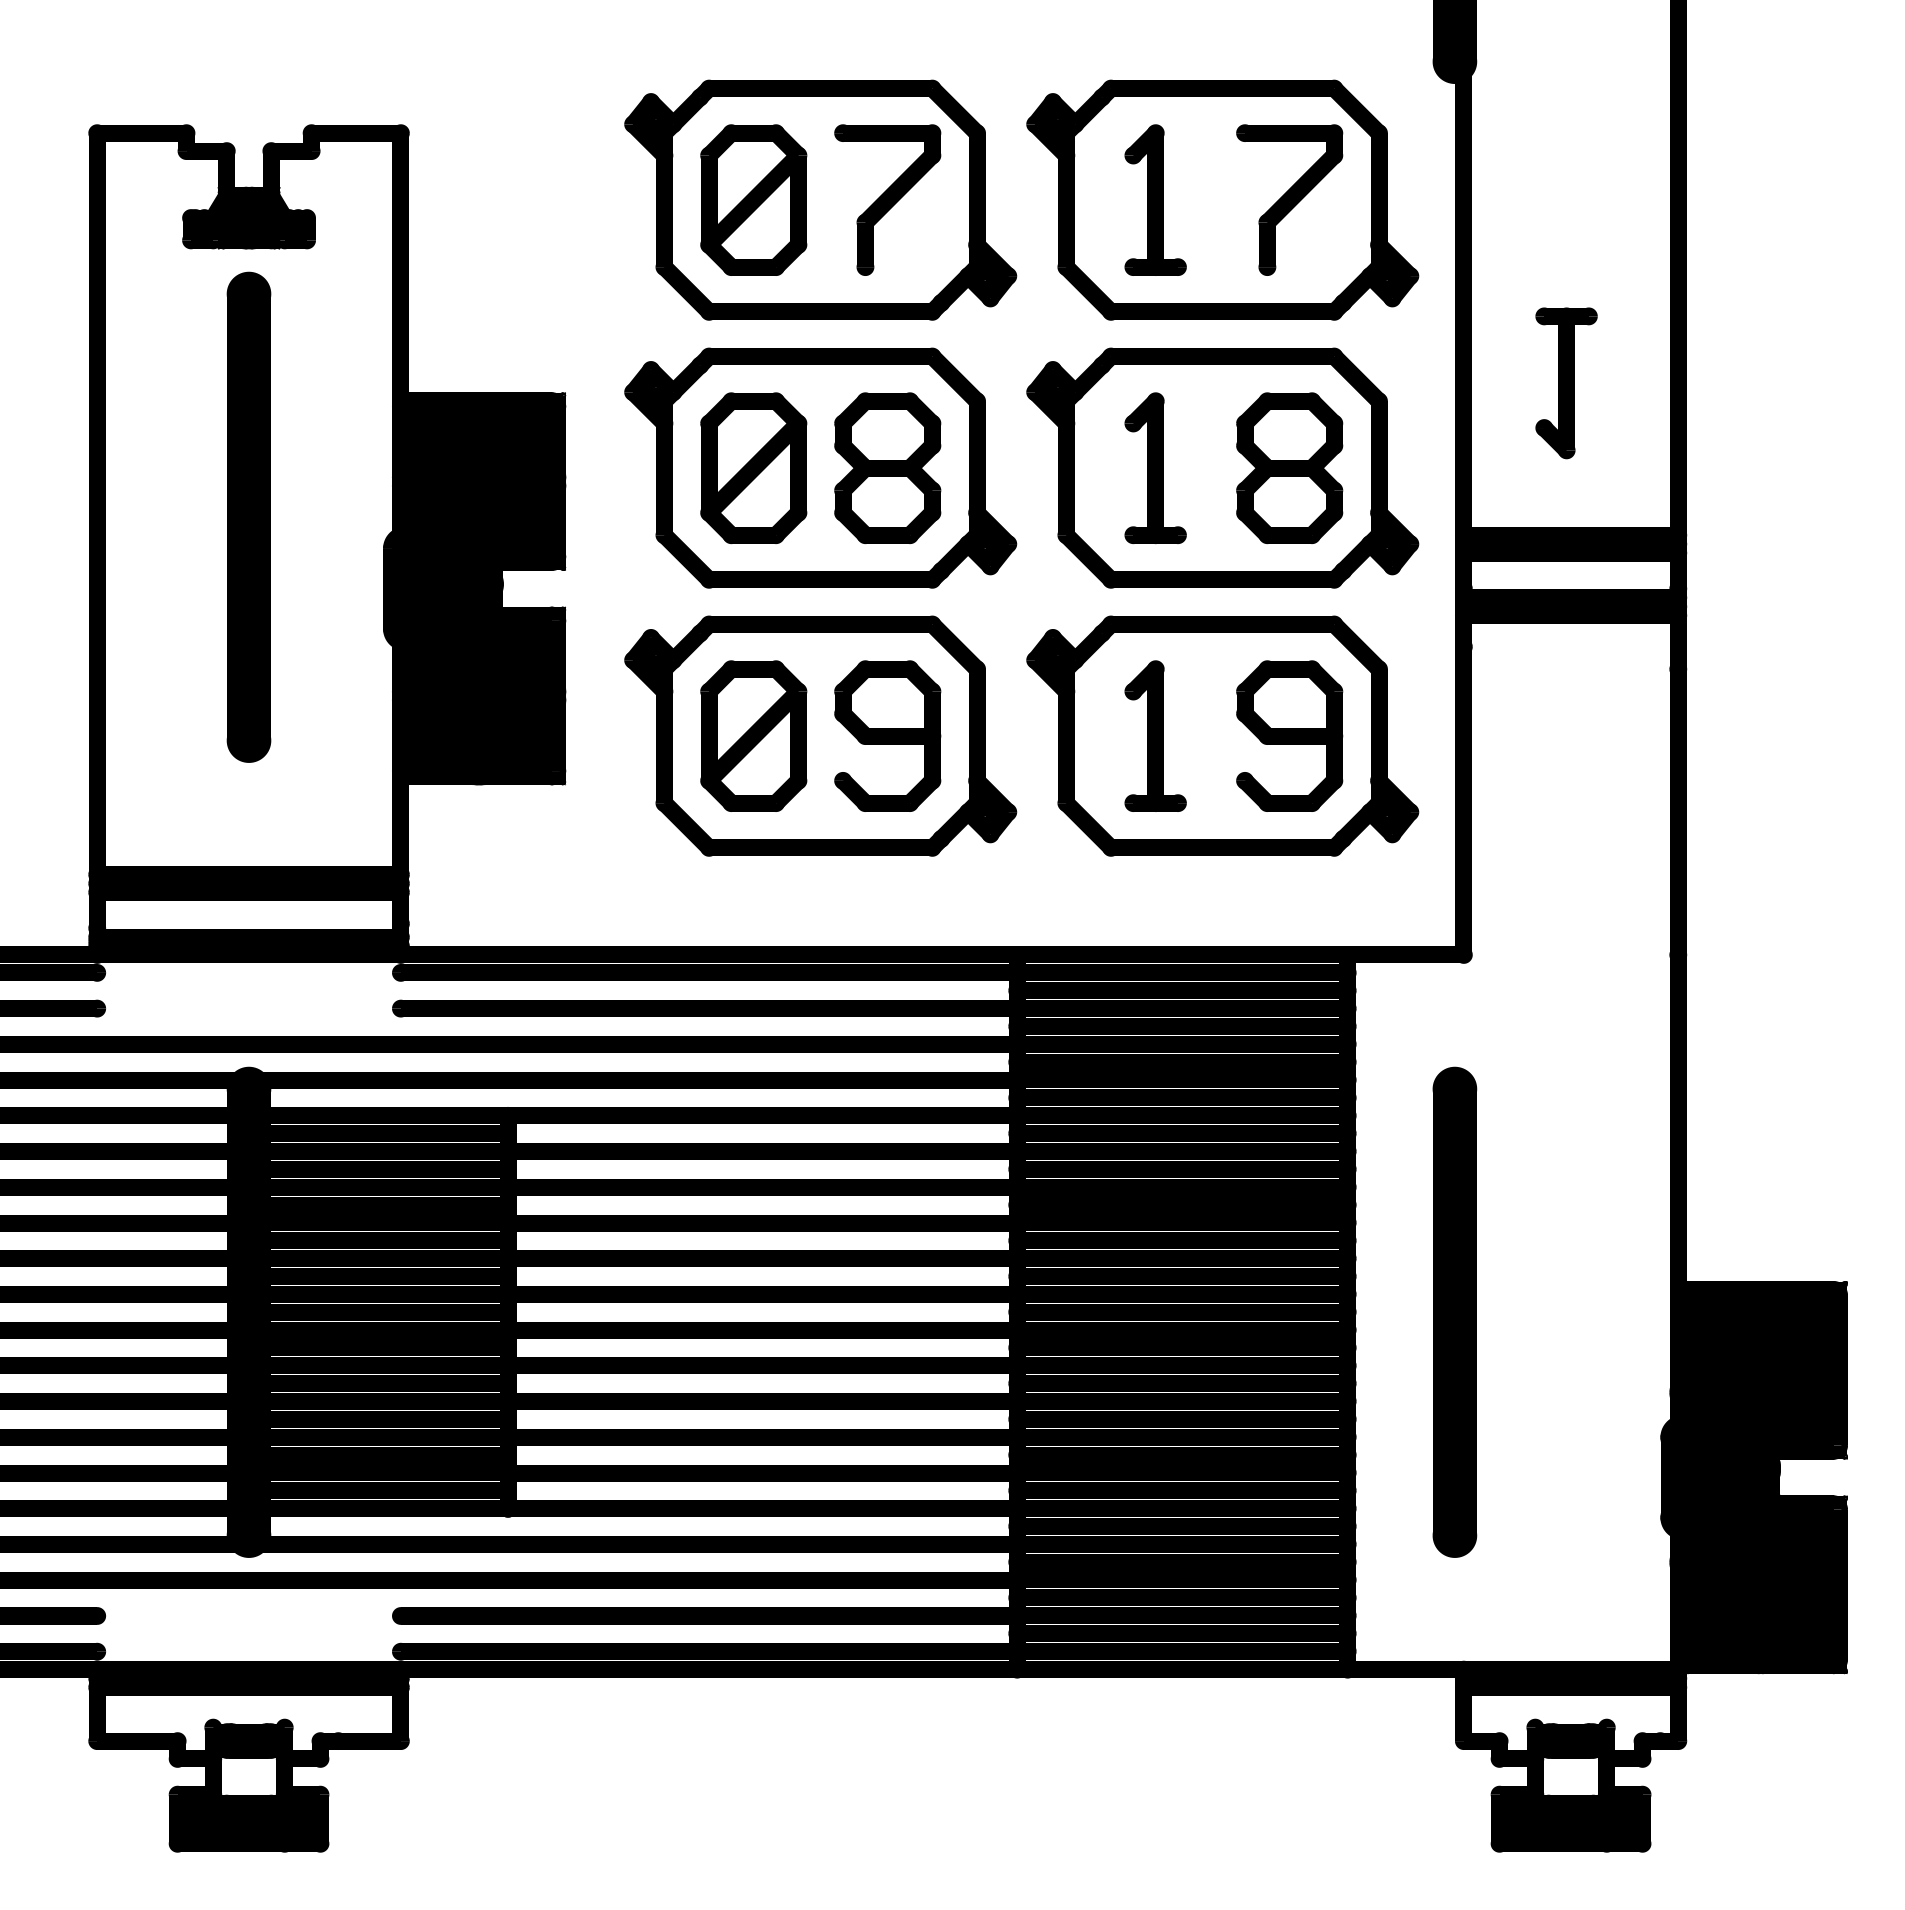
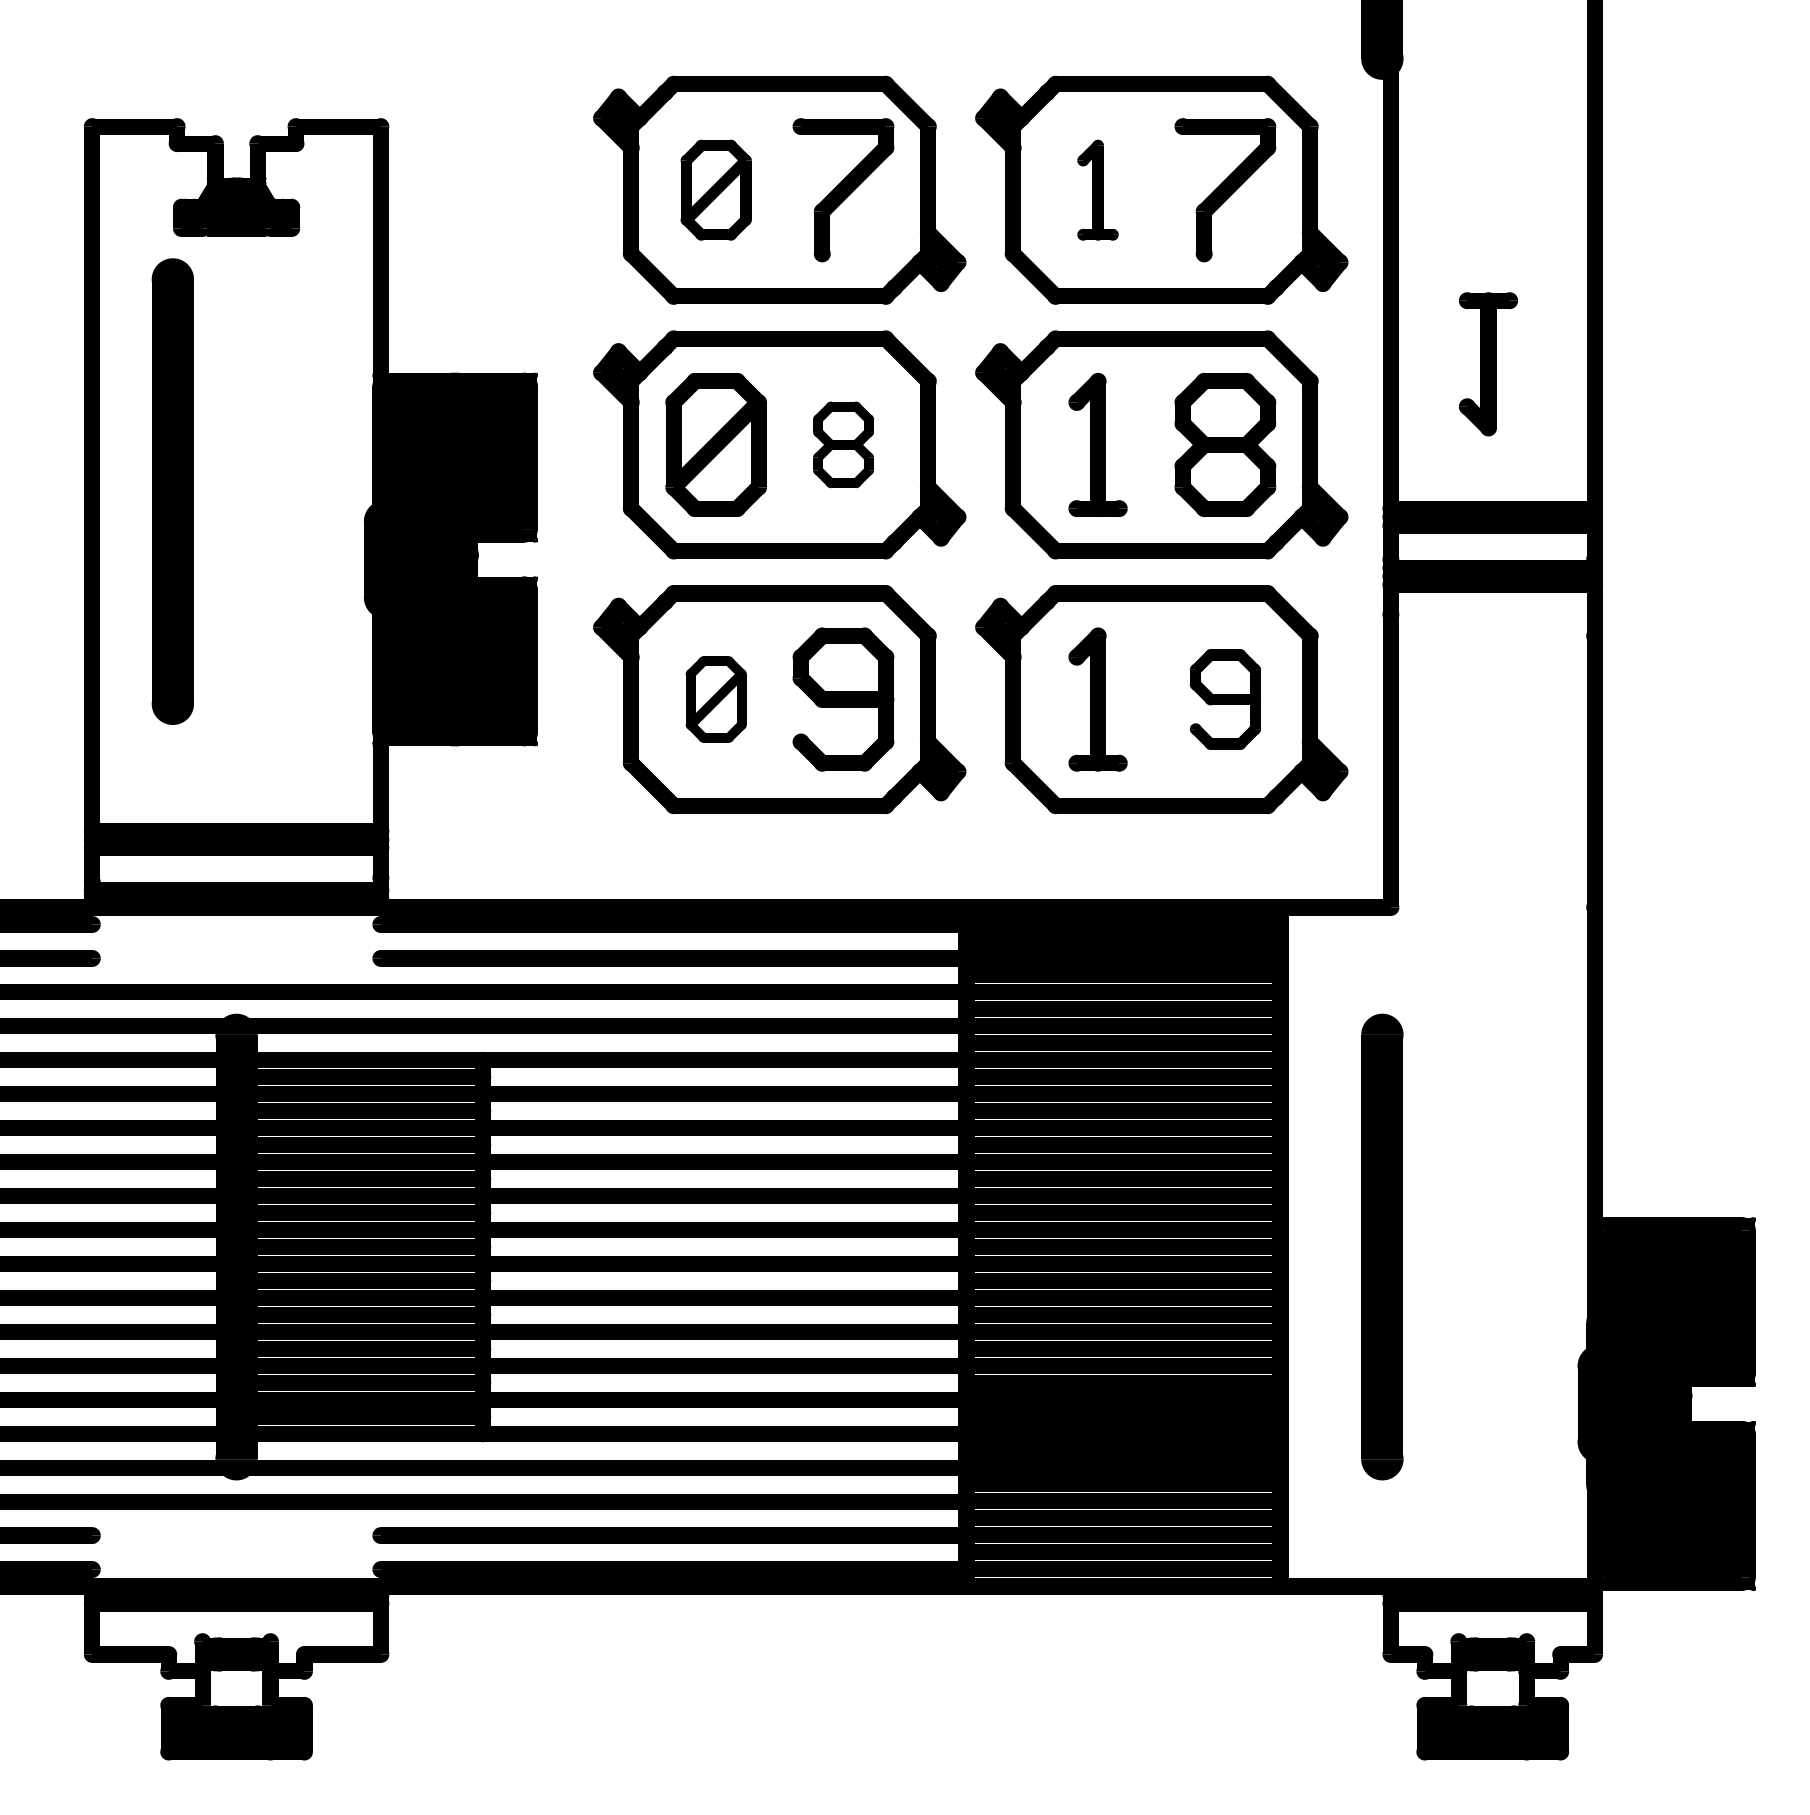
part: (753, 199) -> (715, 189), size x0.7
part: (1155, 199) -> (1097, 189), size x0.7
part: (887, 467) -> (843, 444), size x0.6
part: (248, 516) -> (172, 490), moved
part: (753, 735) -> (715, 698), size x0.6
part: (1289, 735) -> (1225, 698), size x0.7

